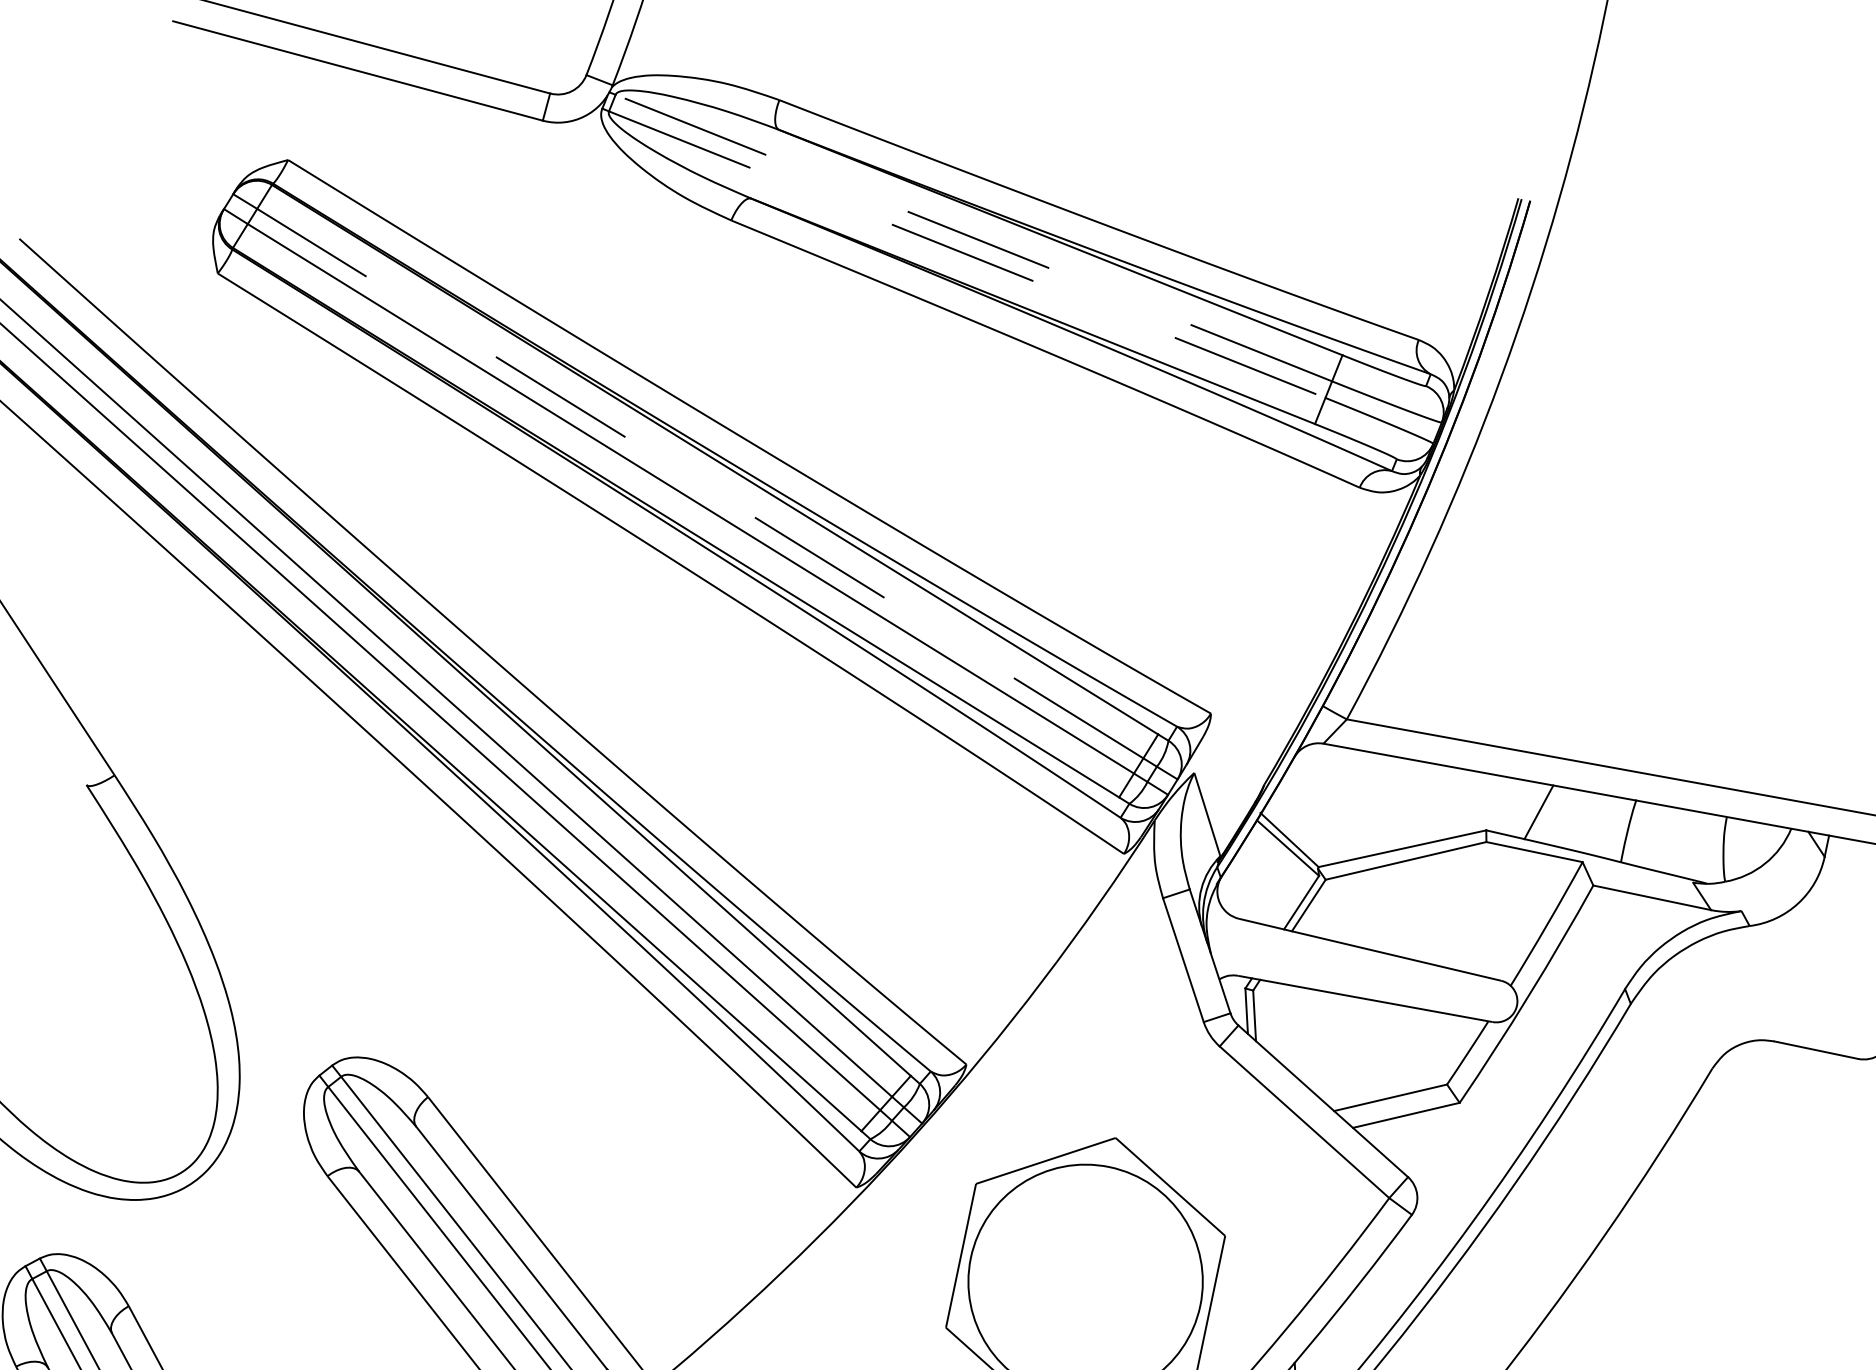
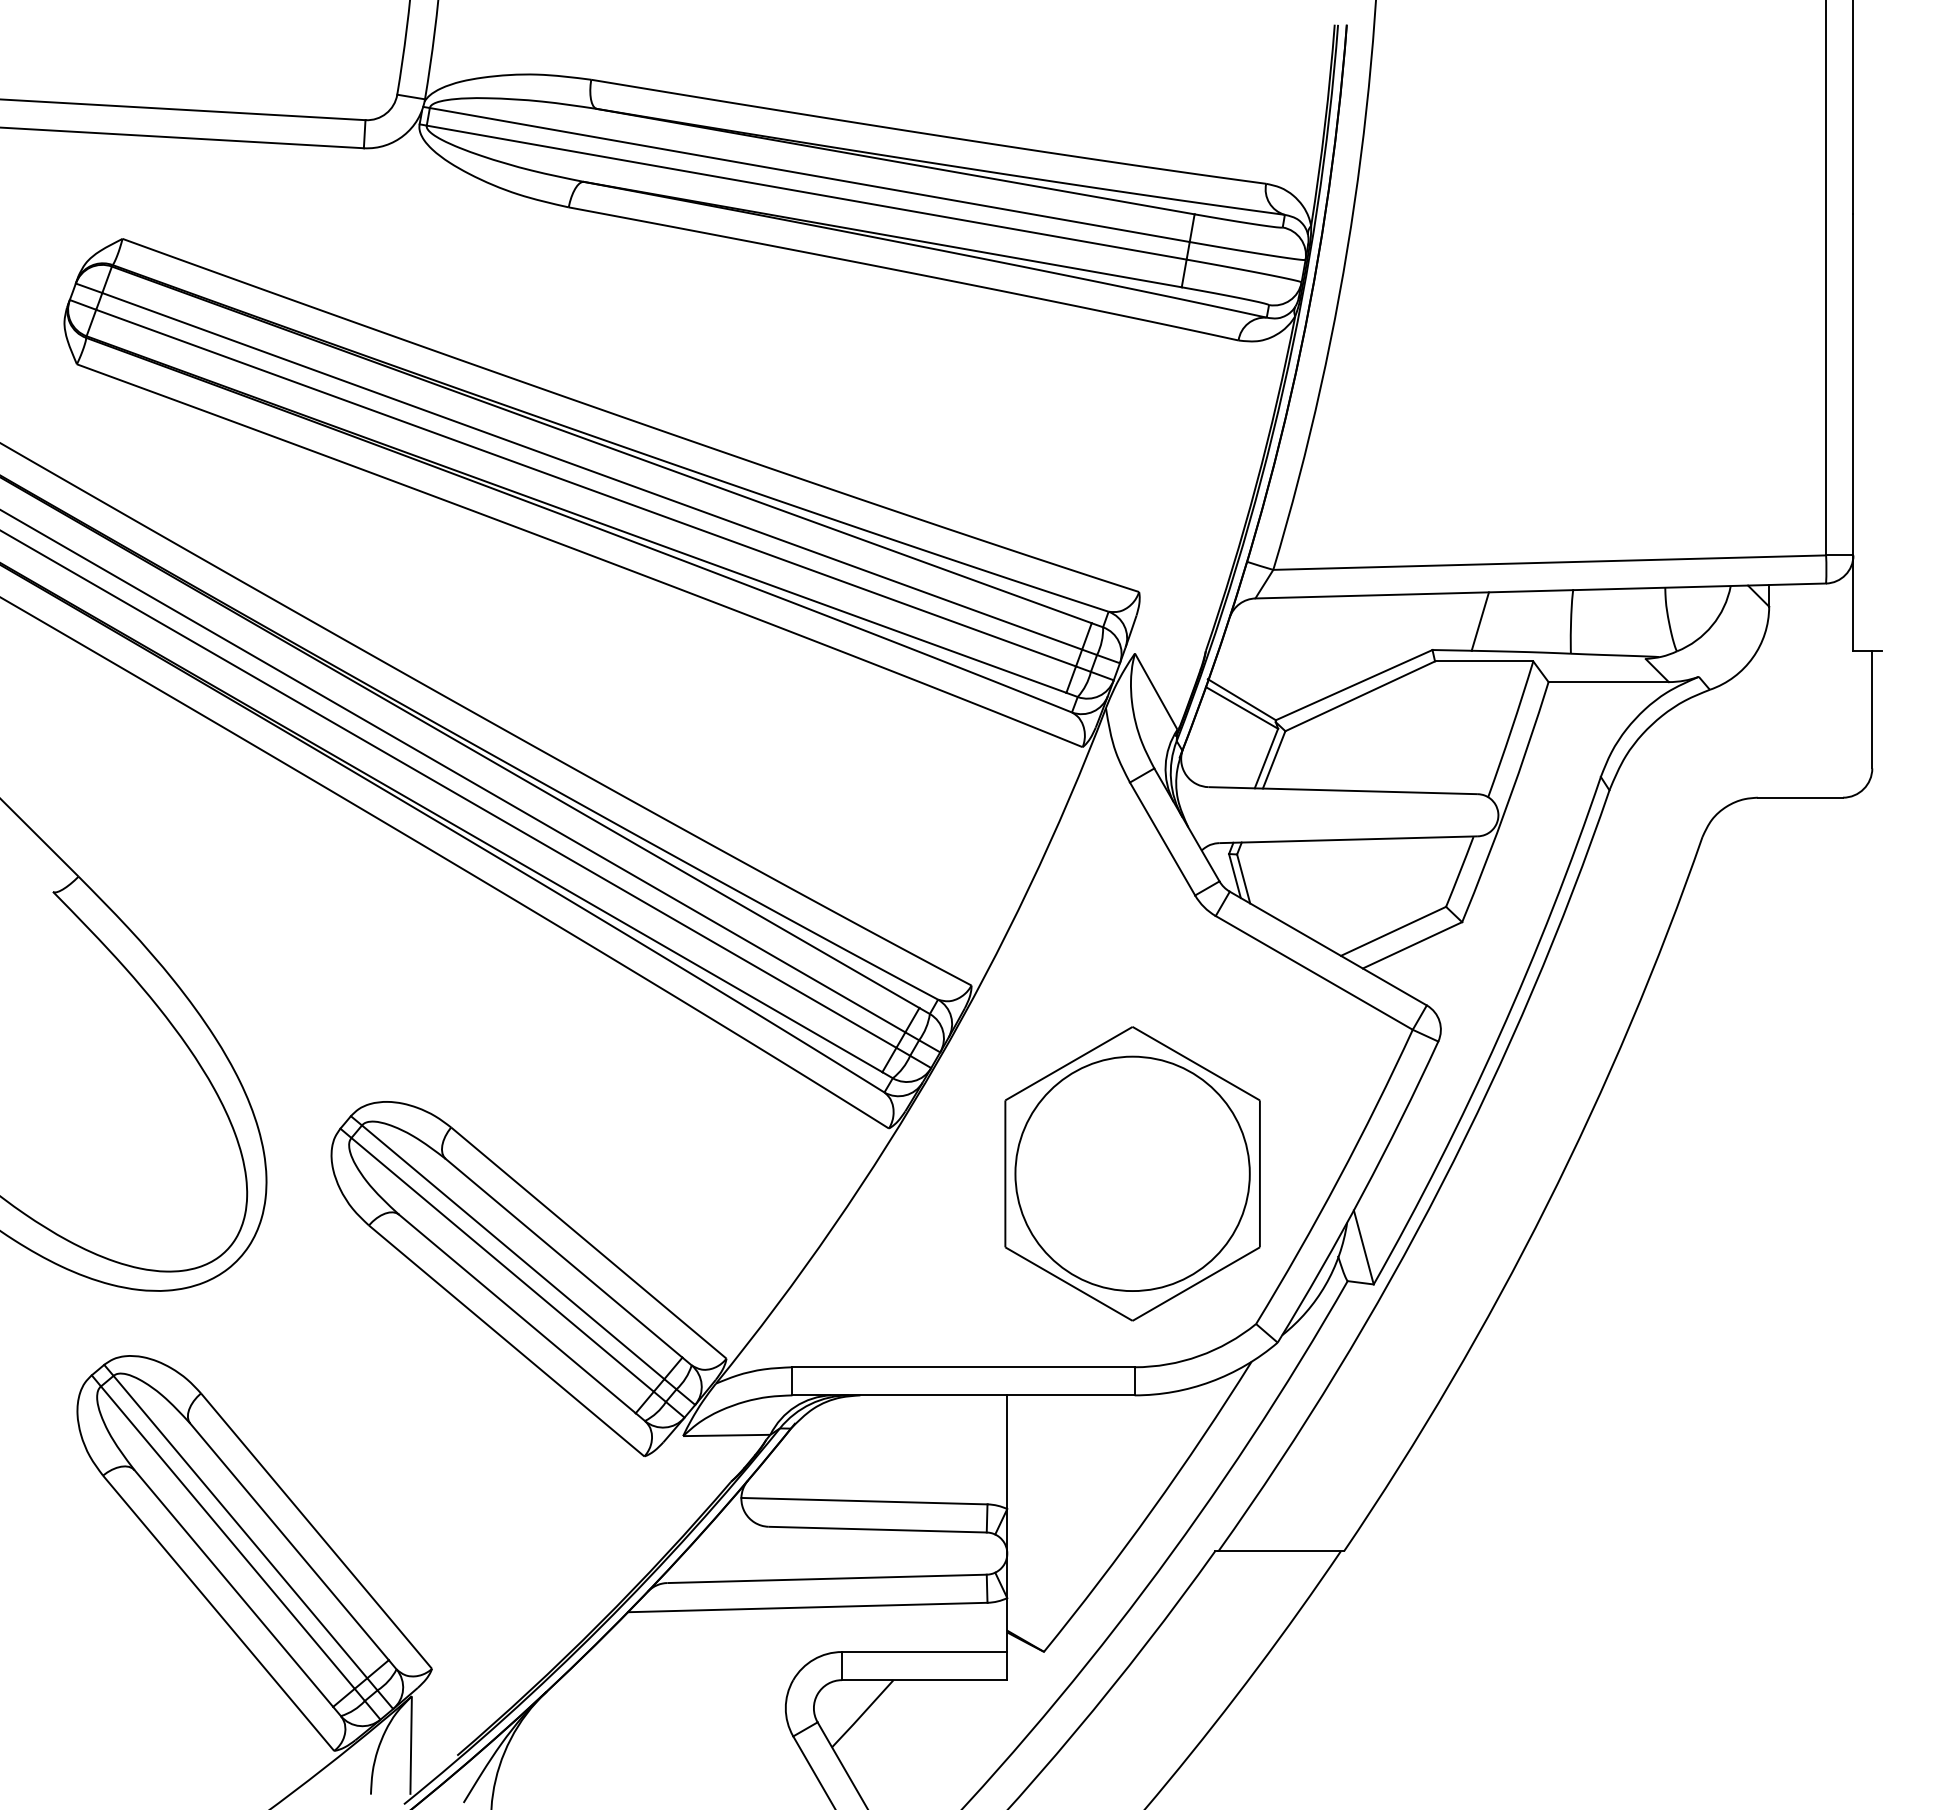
line: (973, 238) -> (809, 175), dashed -> solid
line: (967, 254) -> (806, 192), dashed -> solid
line: (699, 483) -> (591, 471), dashed -> solid

